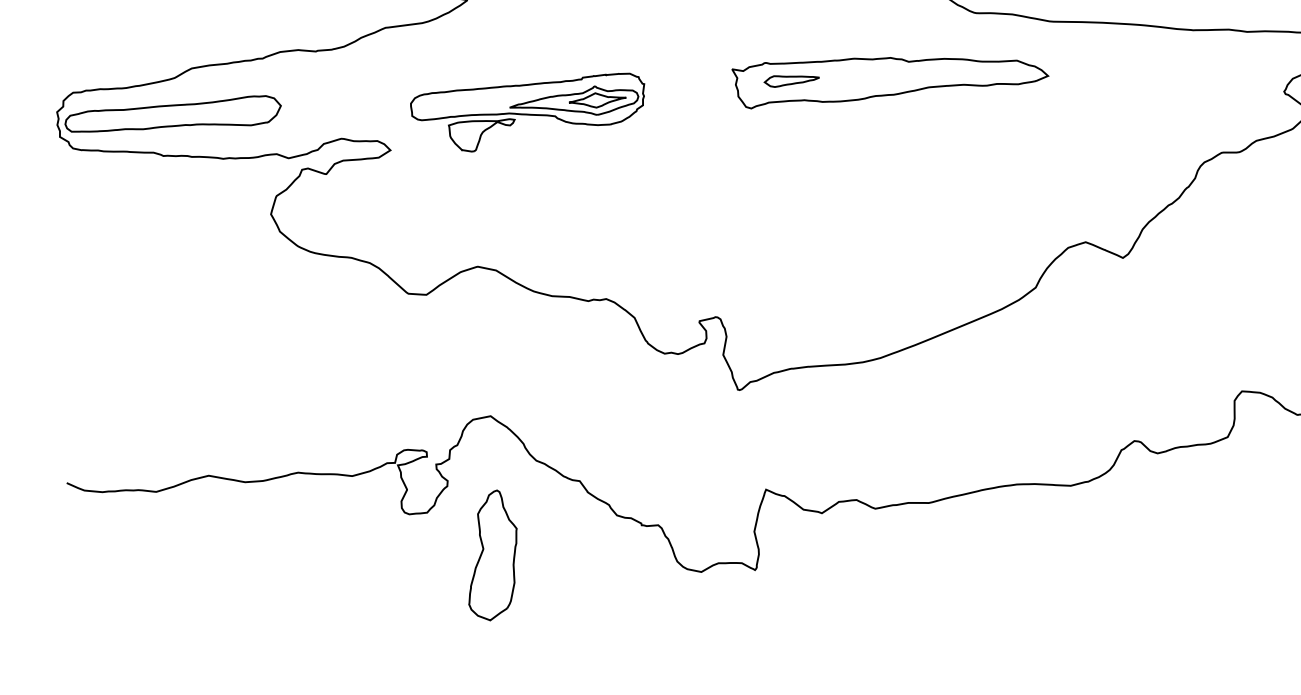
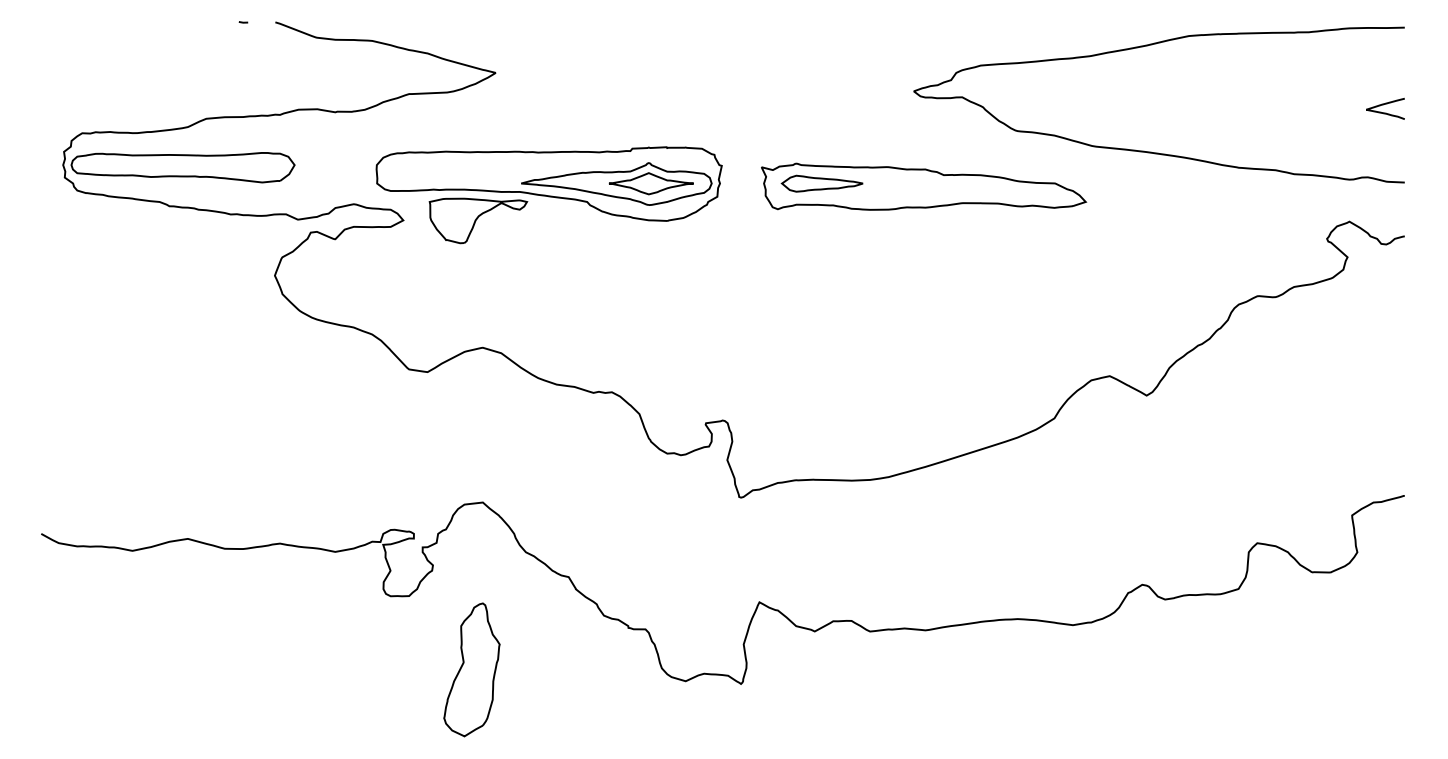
part: (791, 80) -> (821, 183), size x1.43
part: (528, 114) -> (548, 195), size x1.43
part: (491, 555) -> (471, 669), moved

